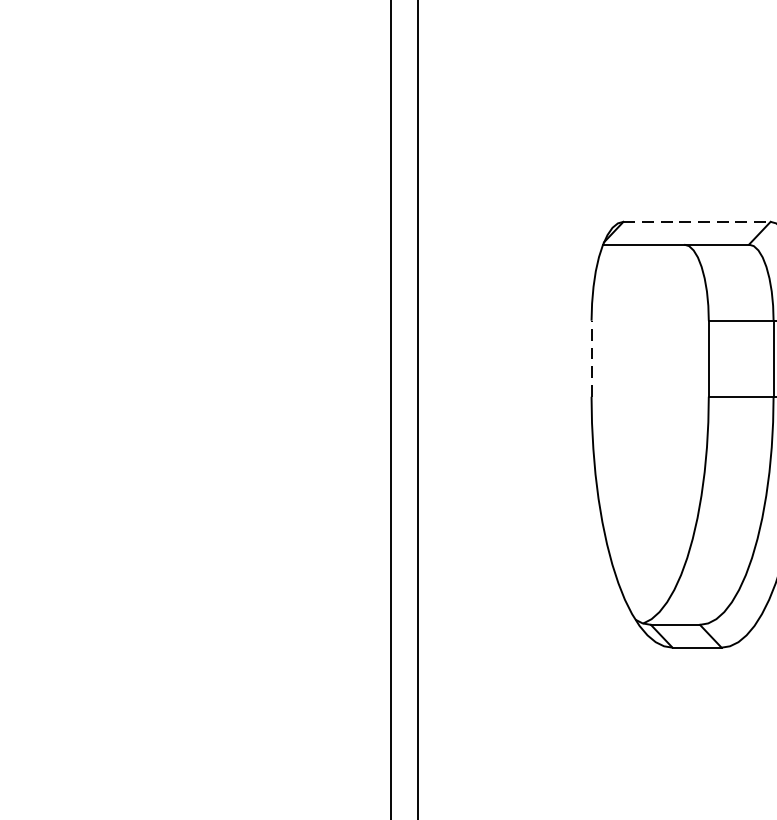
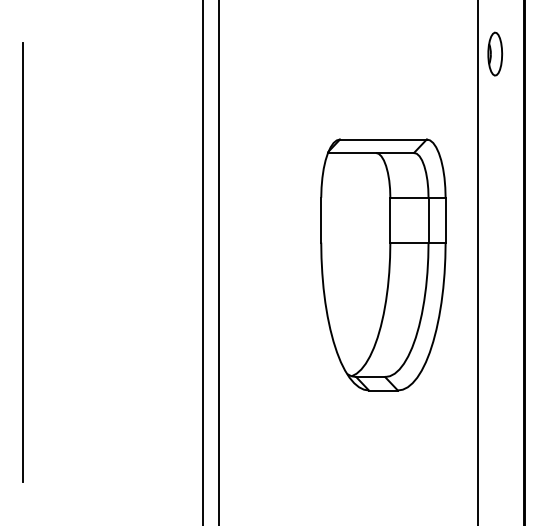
line: (697, 221) -> (383, 139), dashed -> solid
line: (591, 357) -> (321, 219), dashed -> solid
line: (86, 430) -> (23, 262), added

